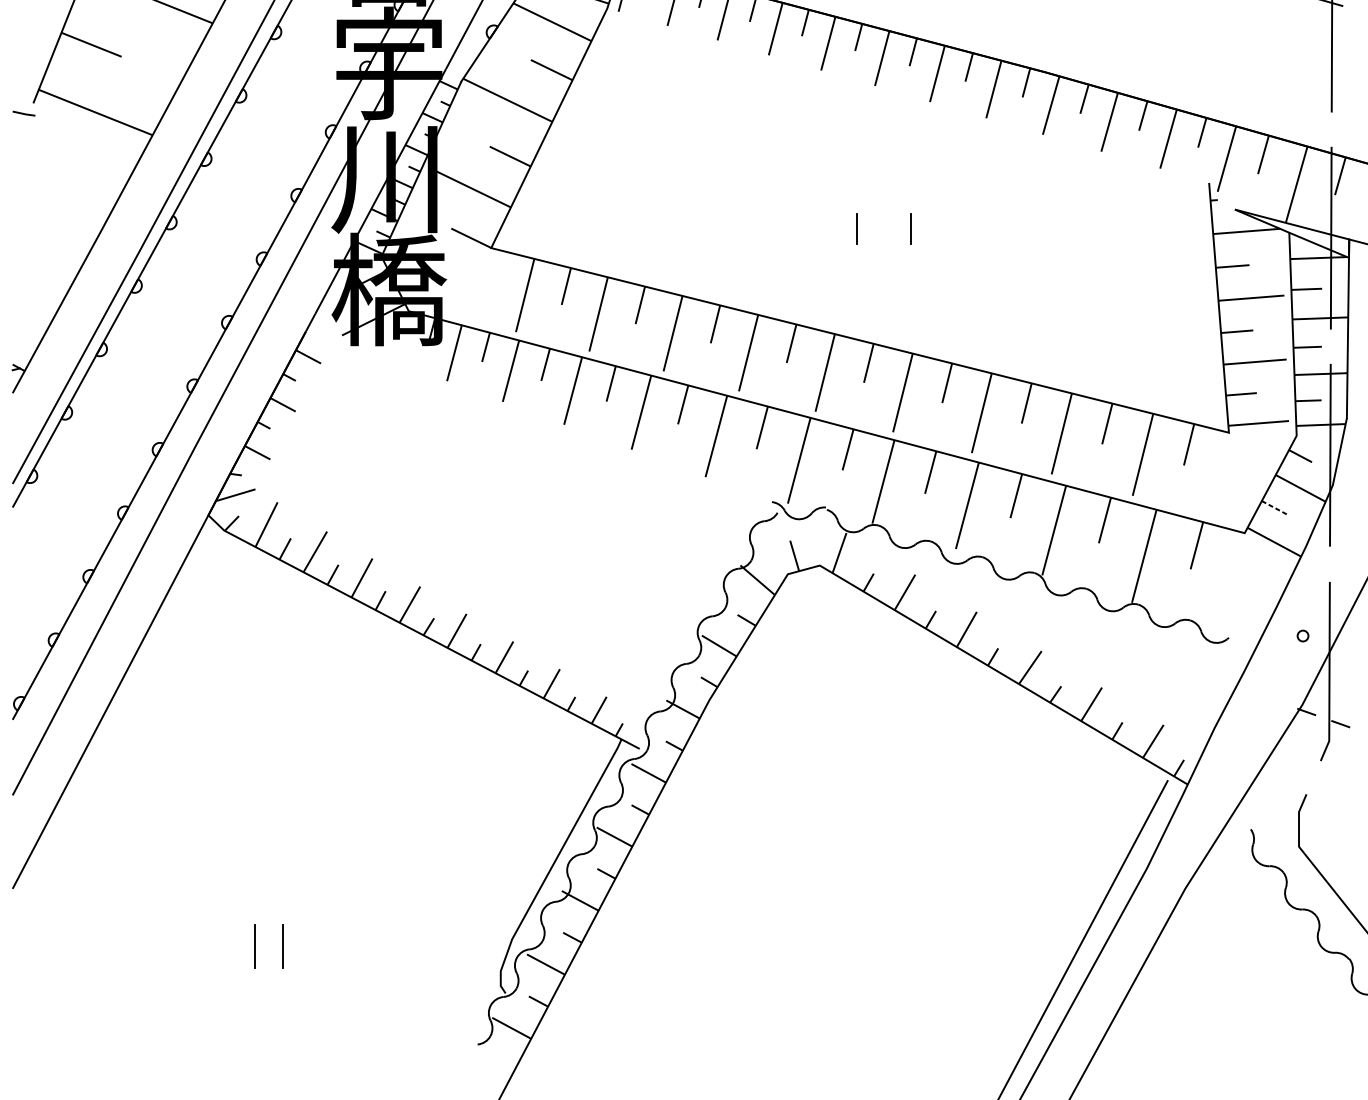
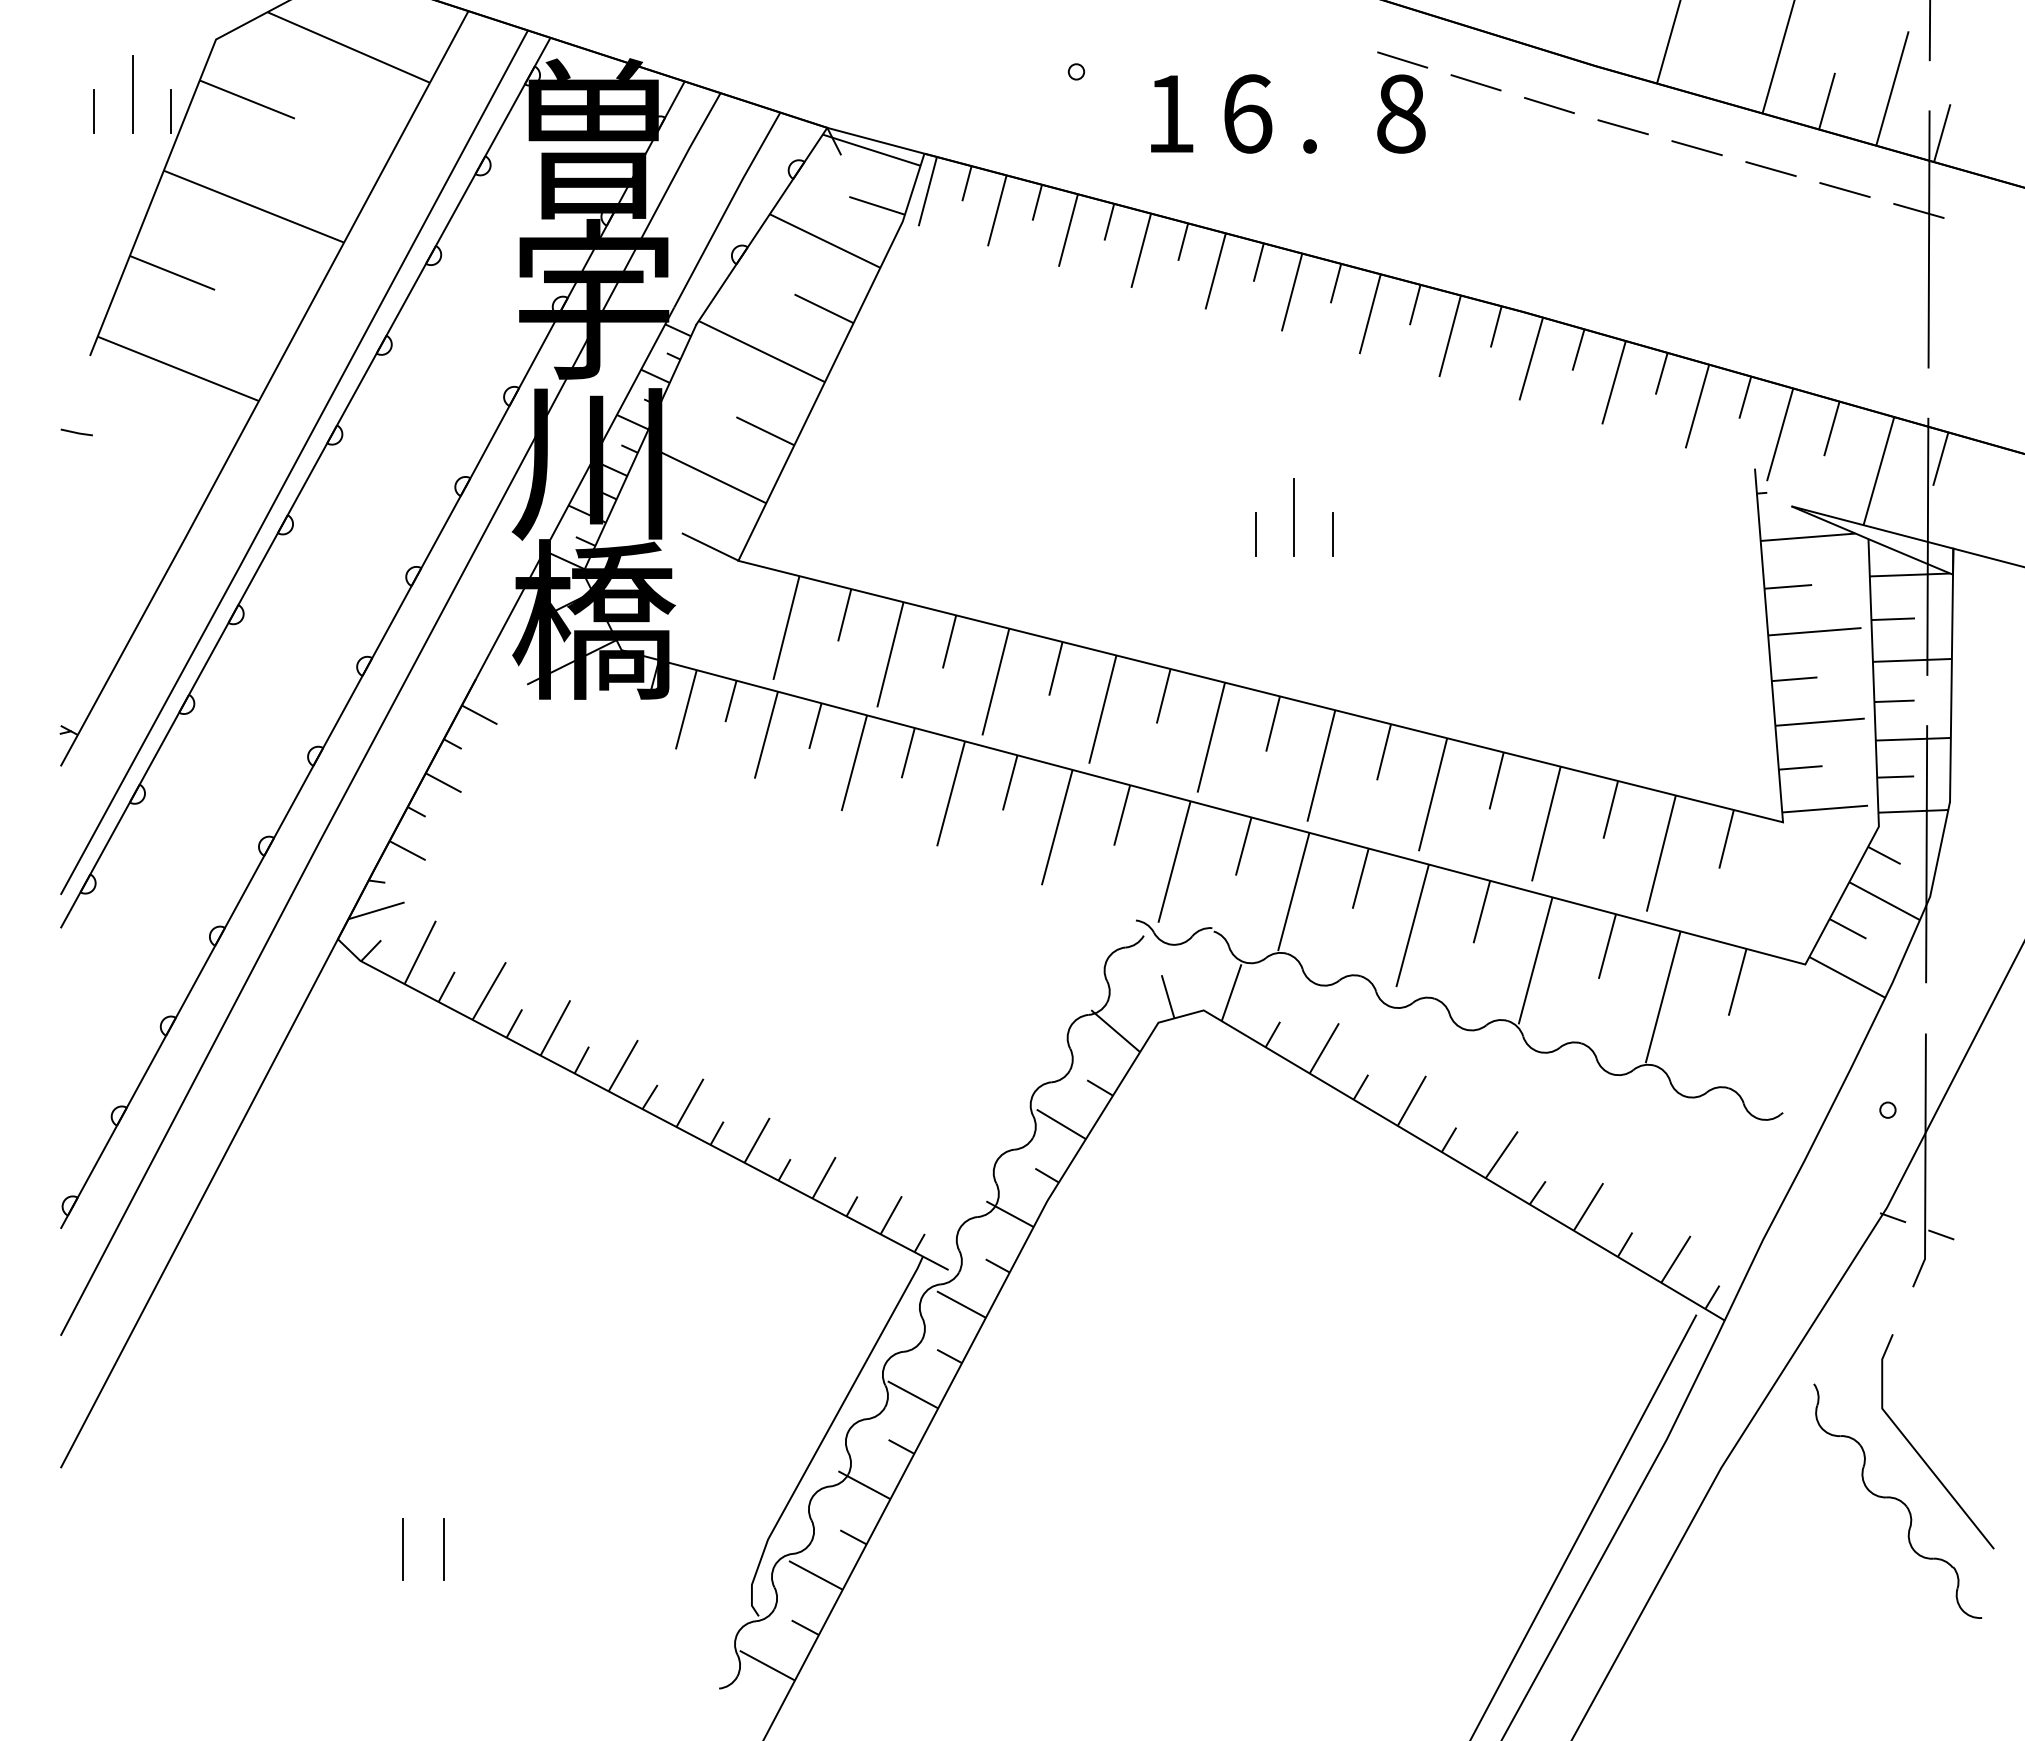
line: (23, 113) -> (76, 432), moved
line: (883, 217) -> (1293, 517), added
line: (1274, 507) -> (1847, 928), dashed -> solid

